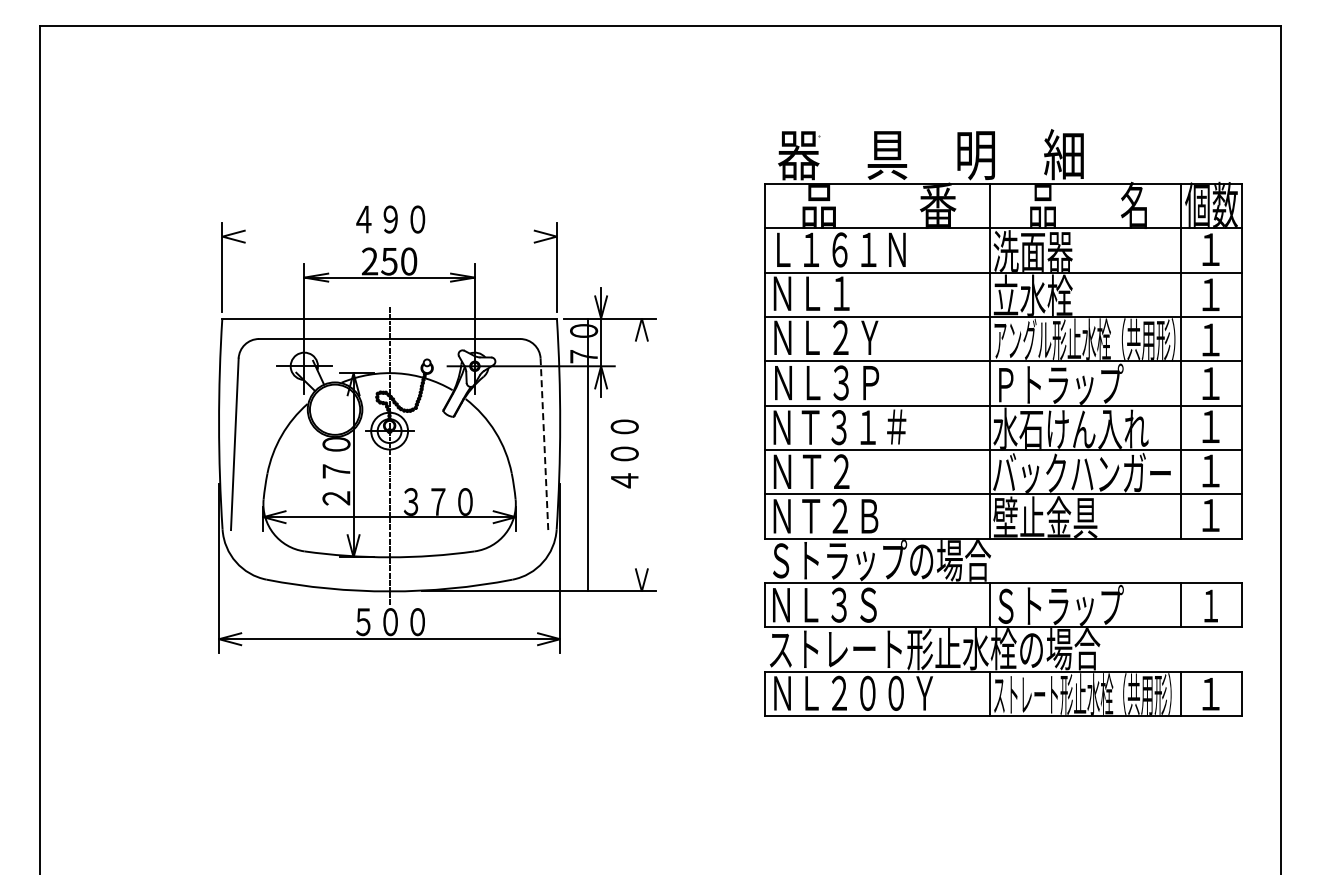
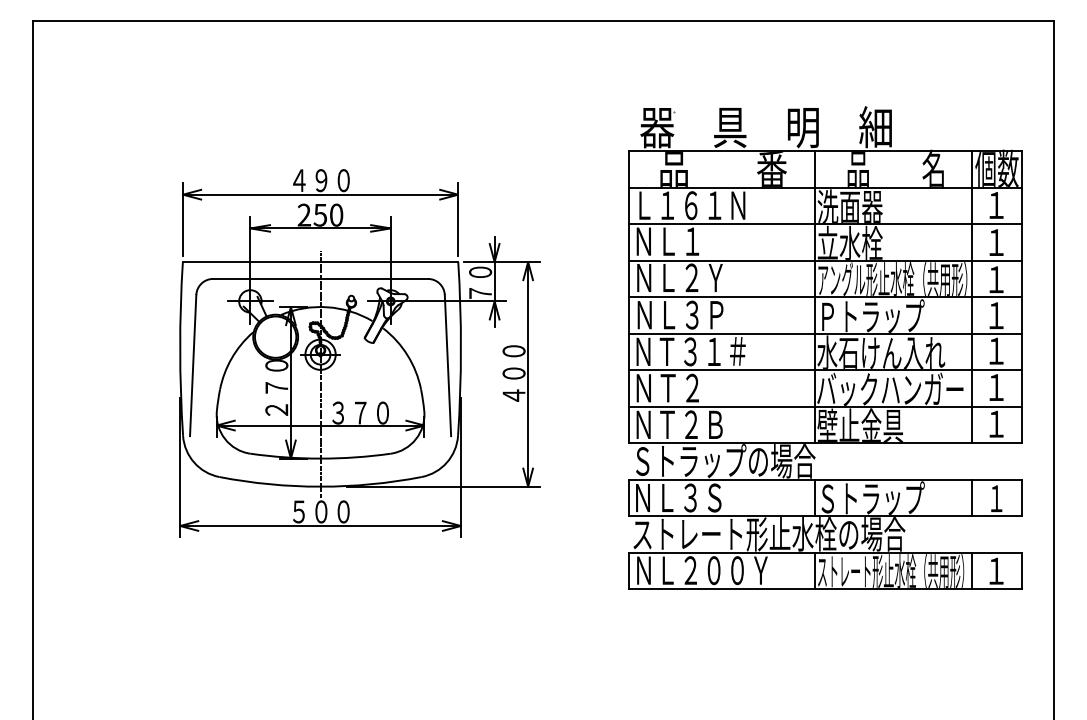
line: (389, 236) -> (320, 194), added
line: (544, 444) -> (448, 365), dashed -> solid
line: (587, 454) -> (527, 373), moved

